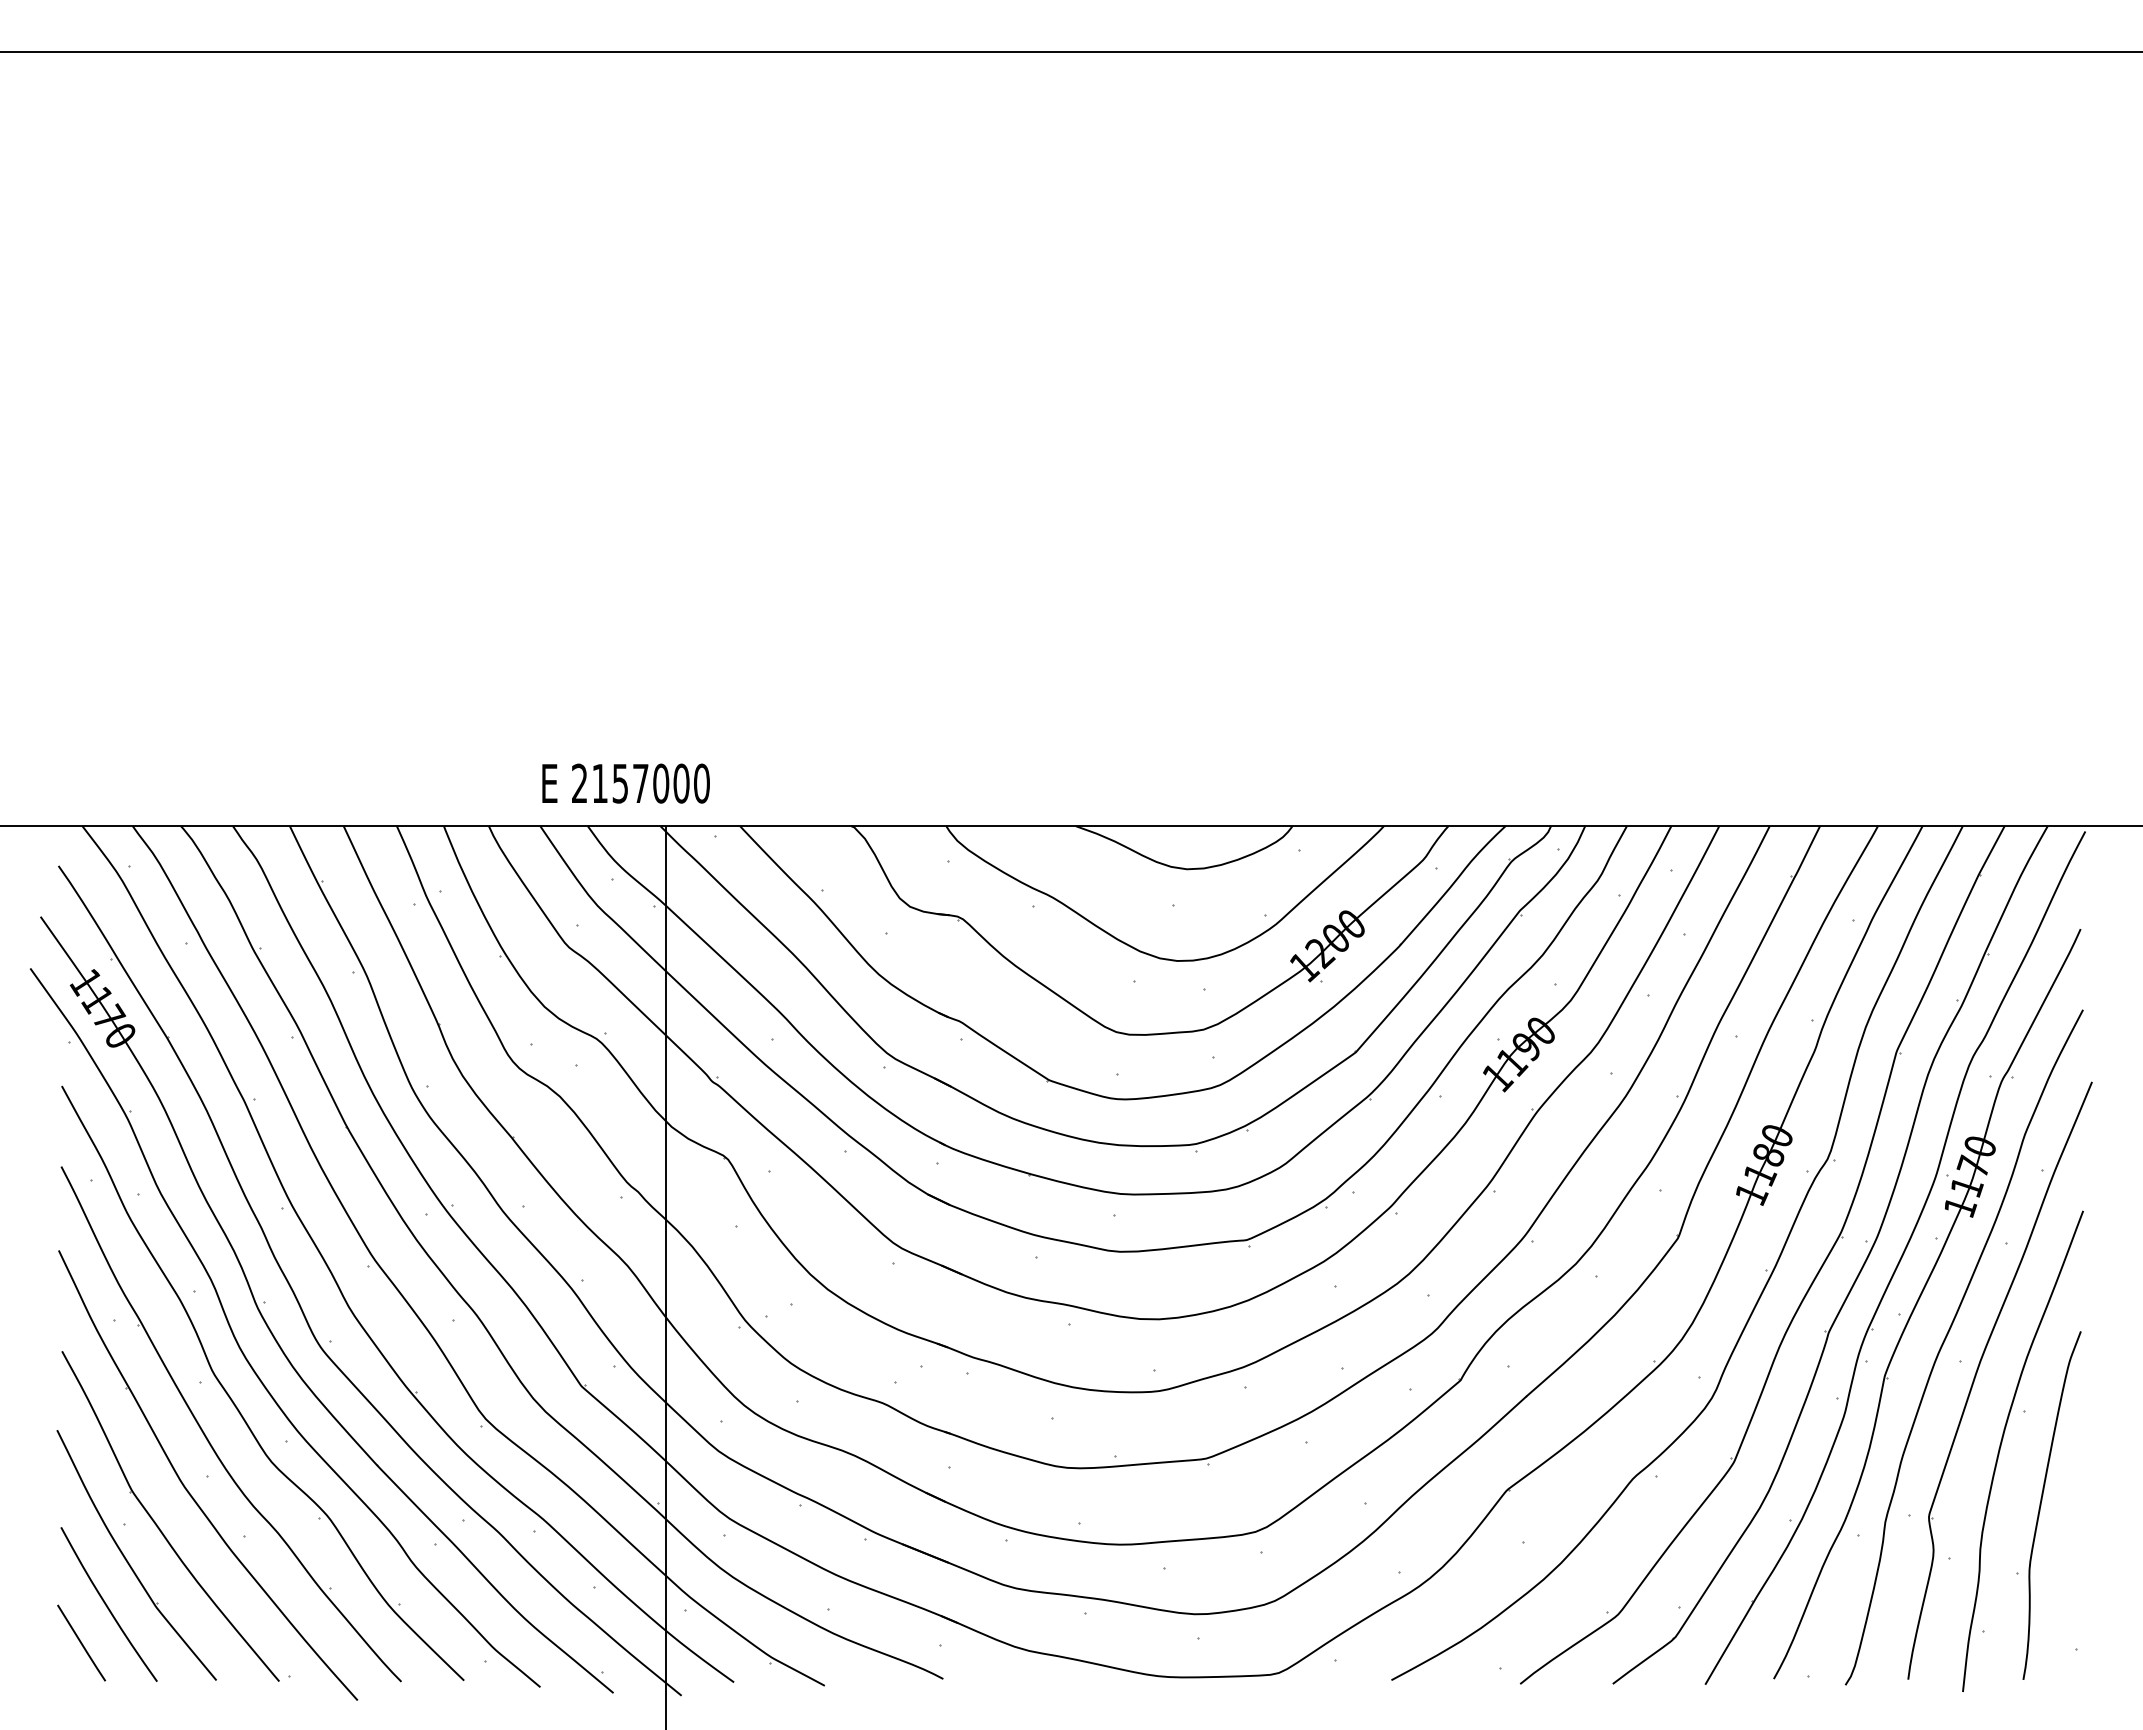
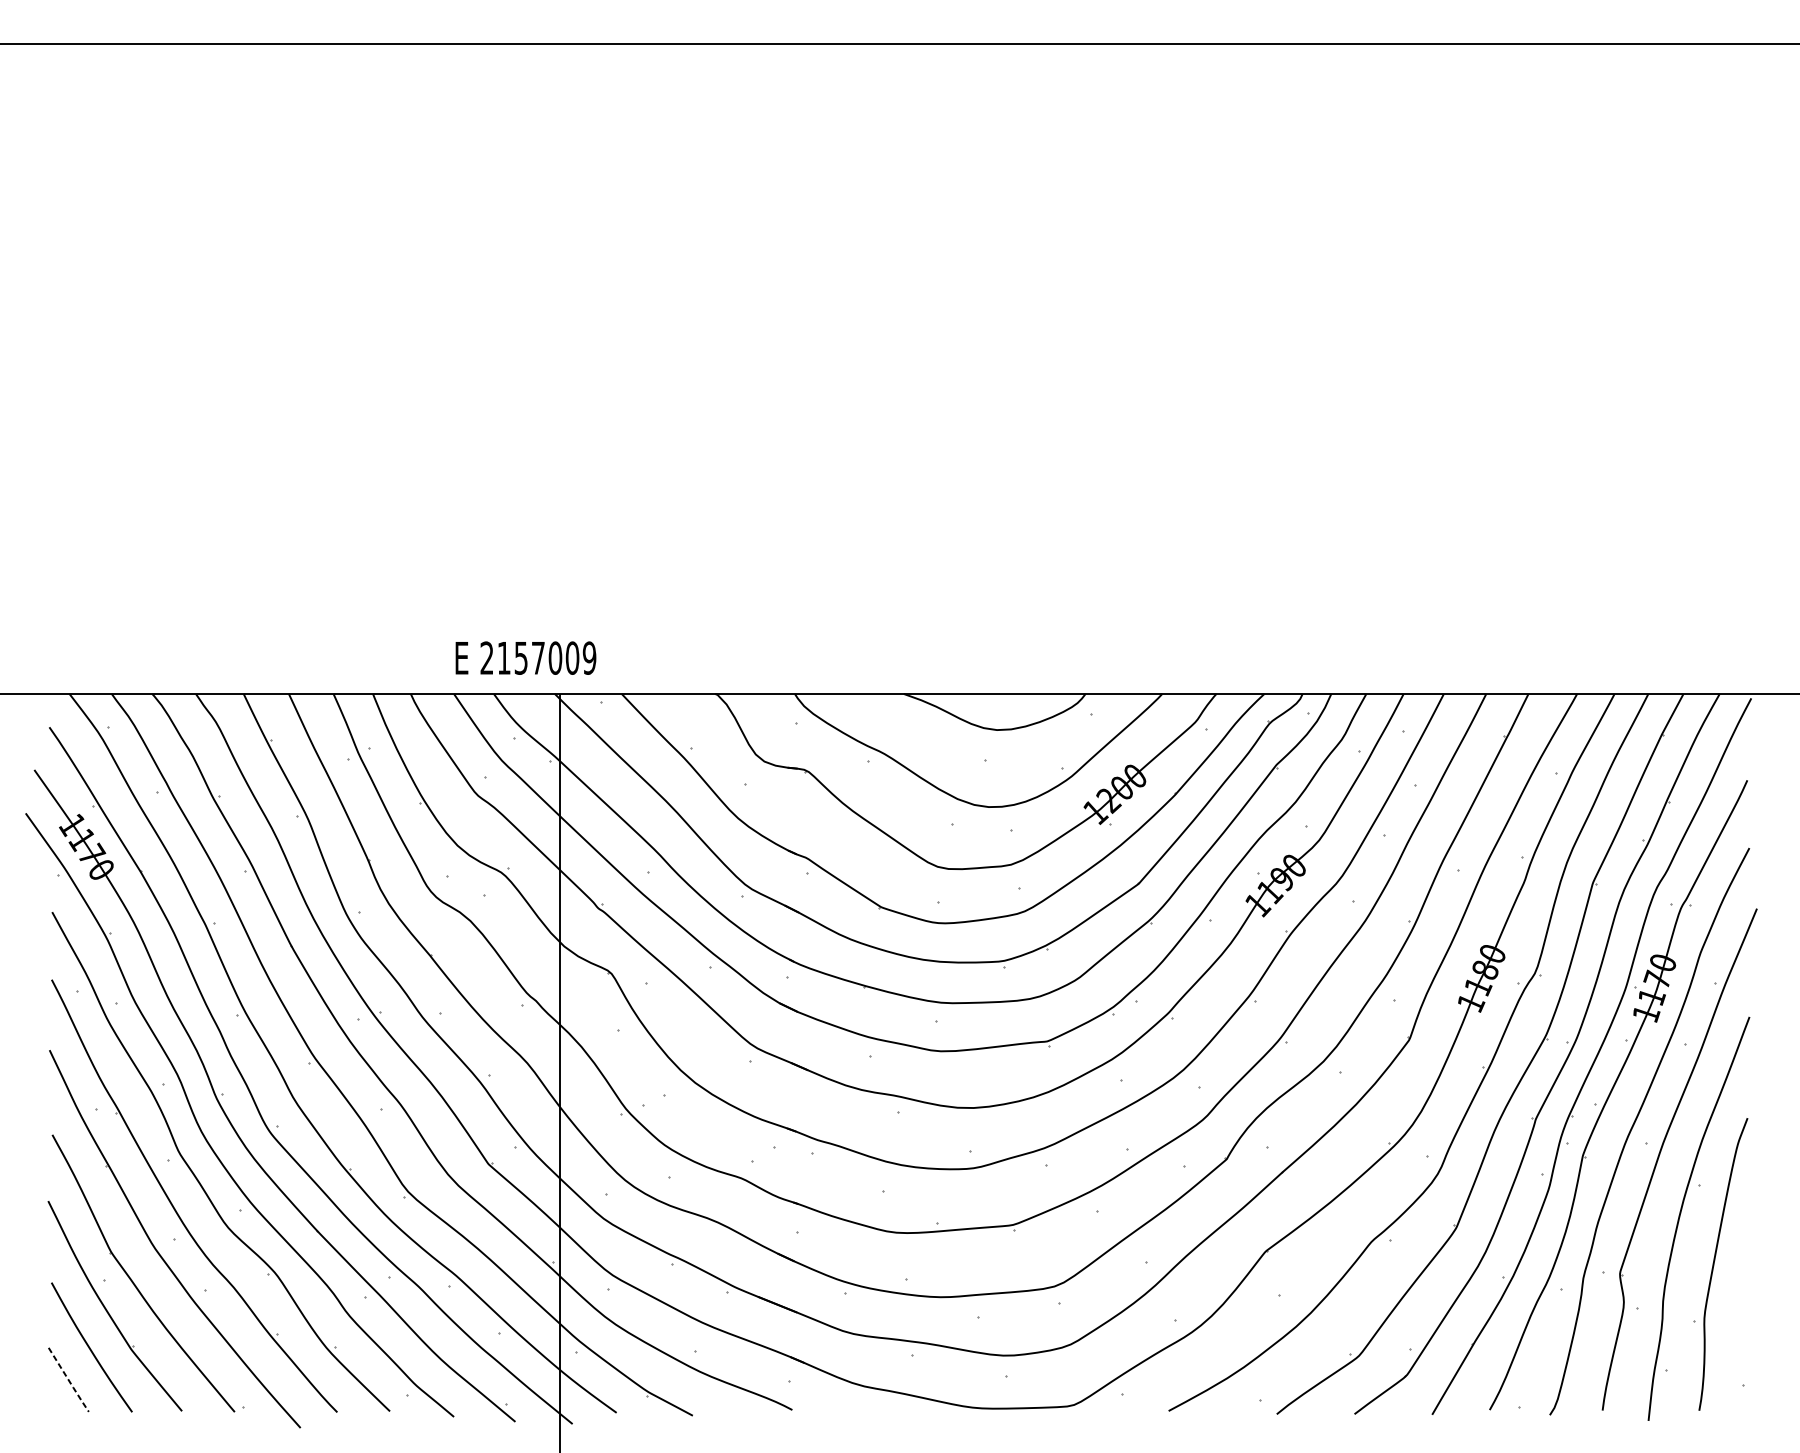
text: (701, 783) -> (589, 658), 2157000 -> 2157009
line: (82, 1644) -> (69, 1381), solid -> dashed

